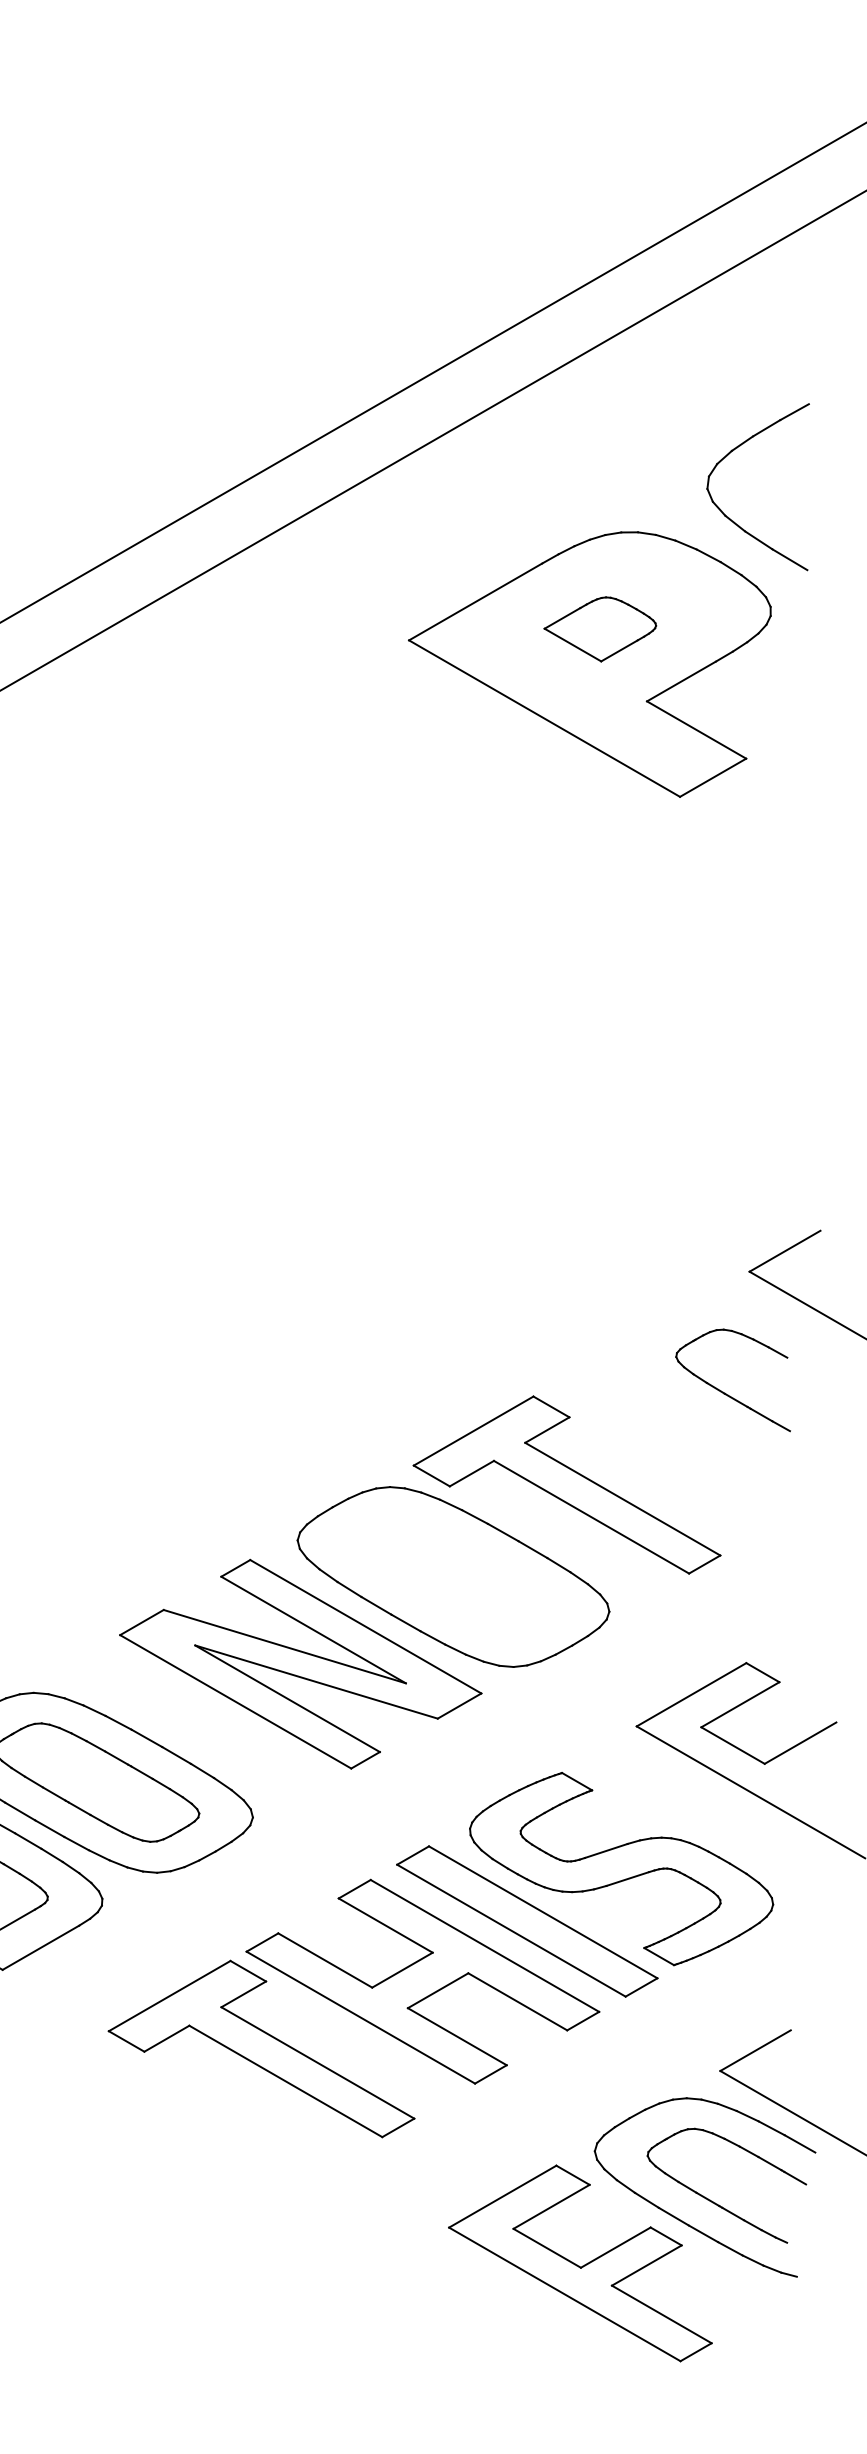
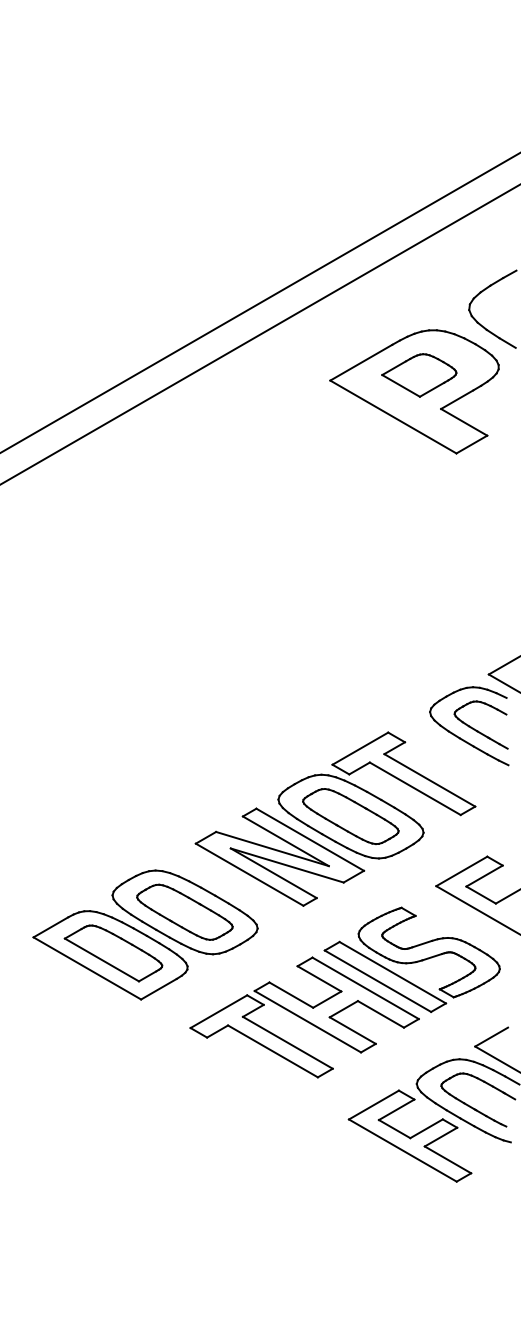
part: (600, 629) -> (419, 375), size x1.43
part: (692, 1409) -> (462, 738), added
part: (452, 1576) -> (350, 816), added

